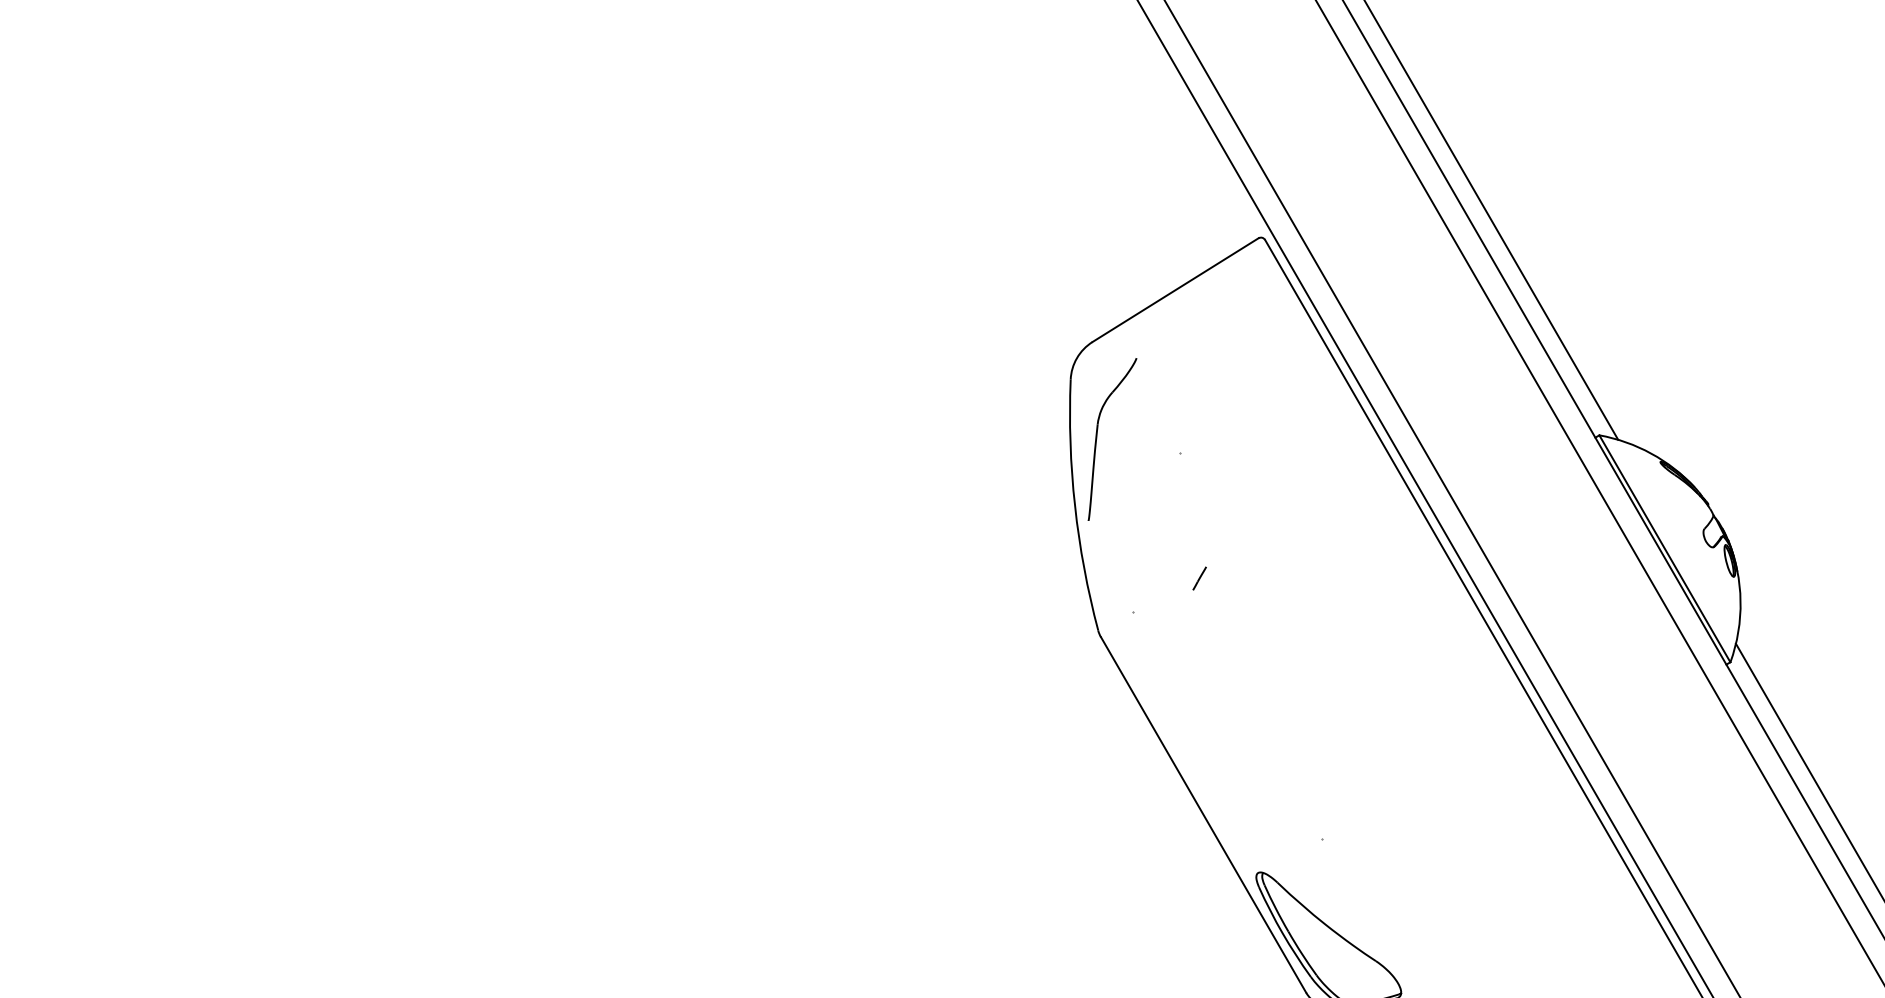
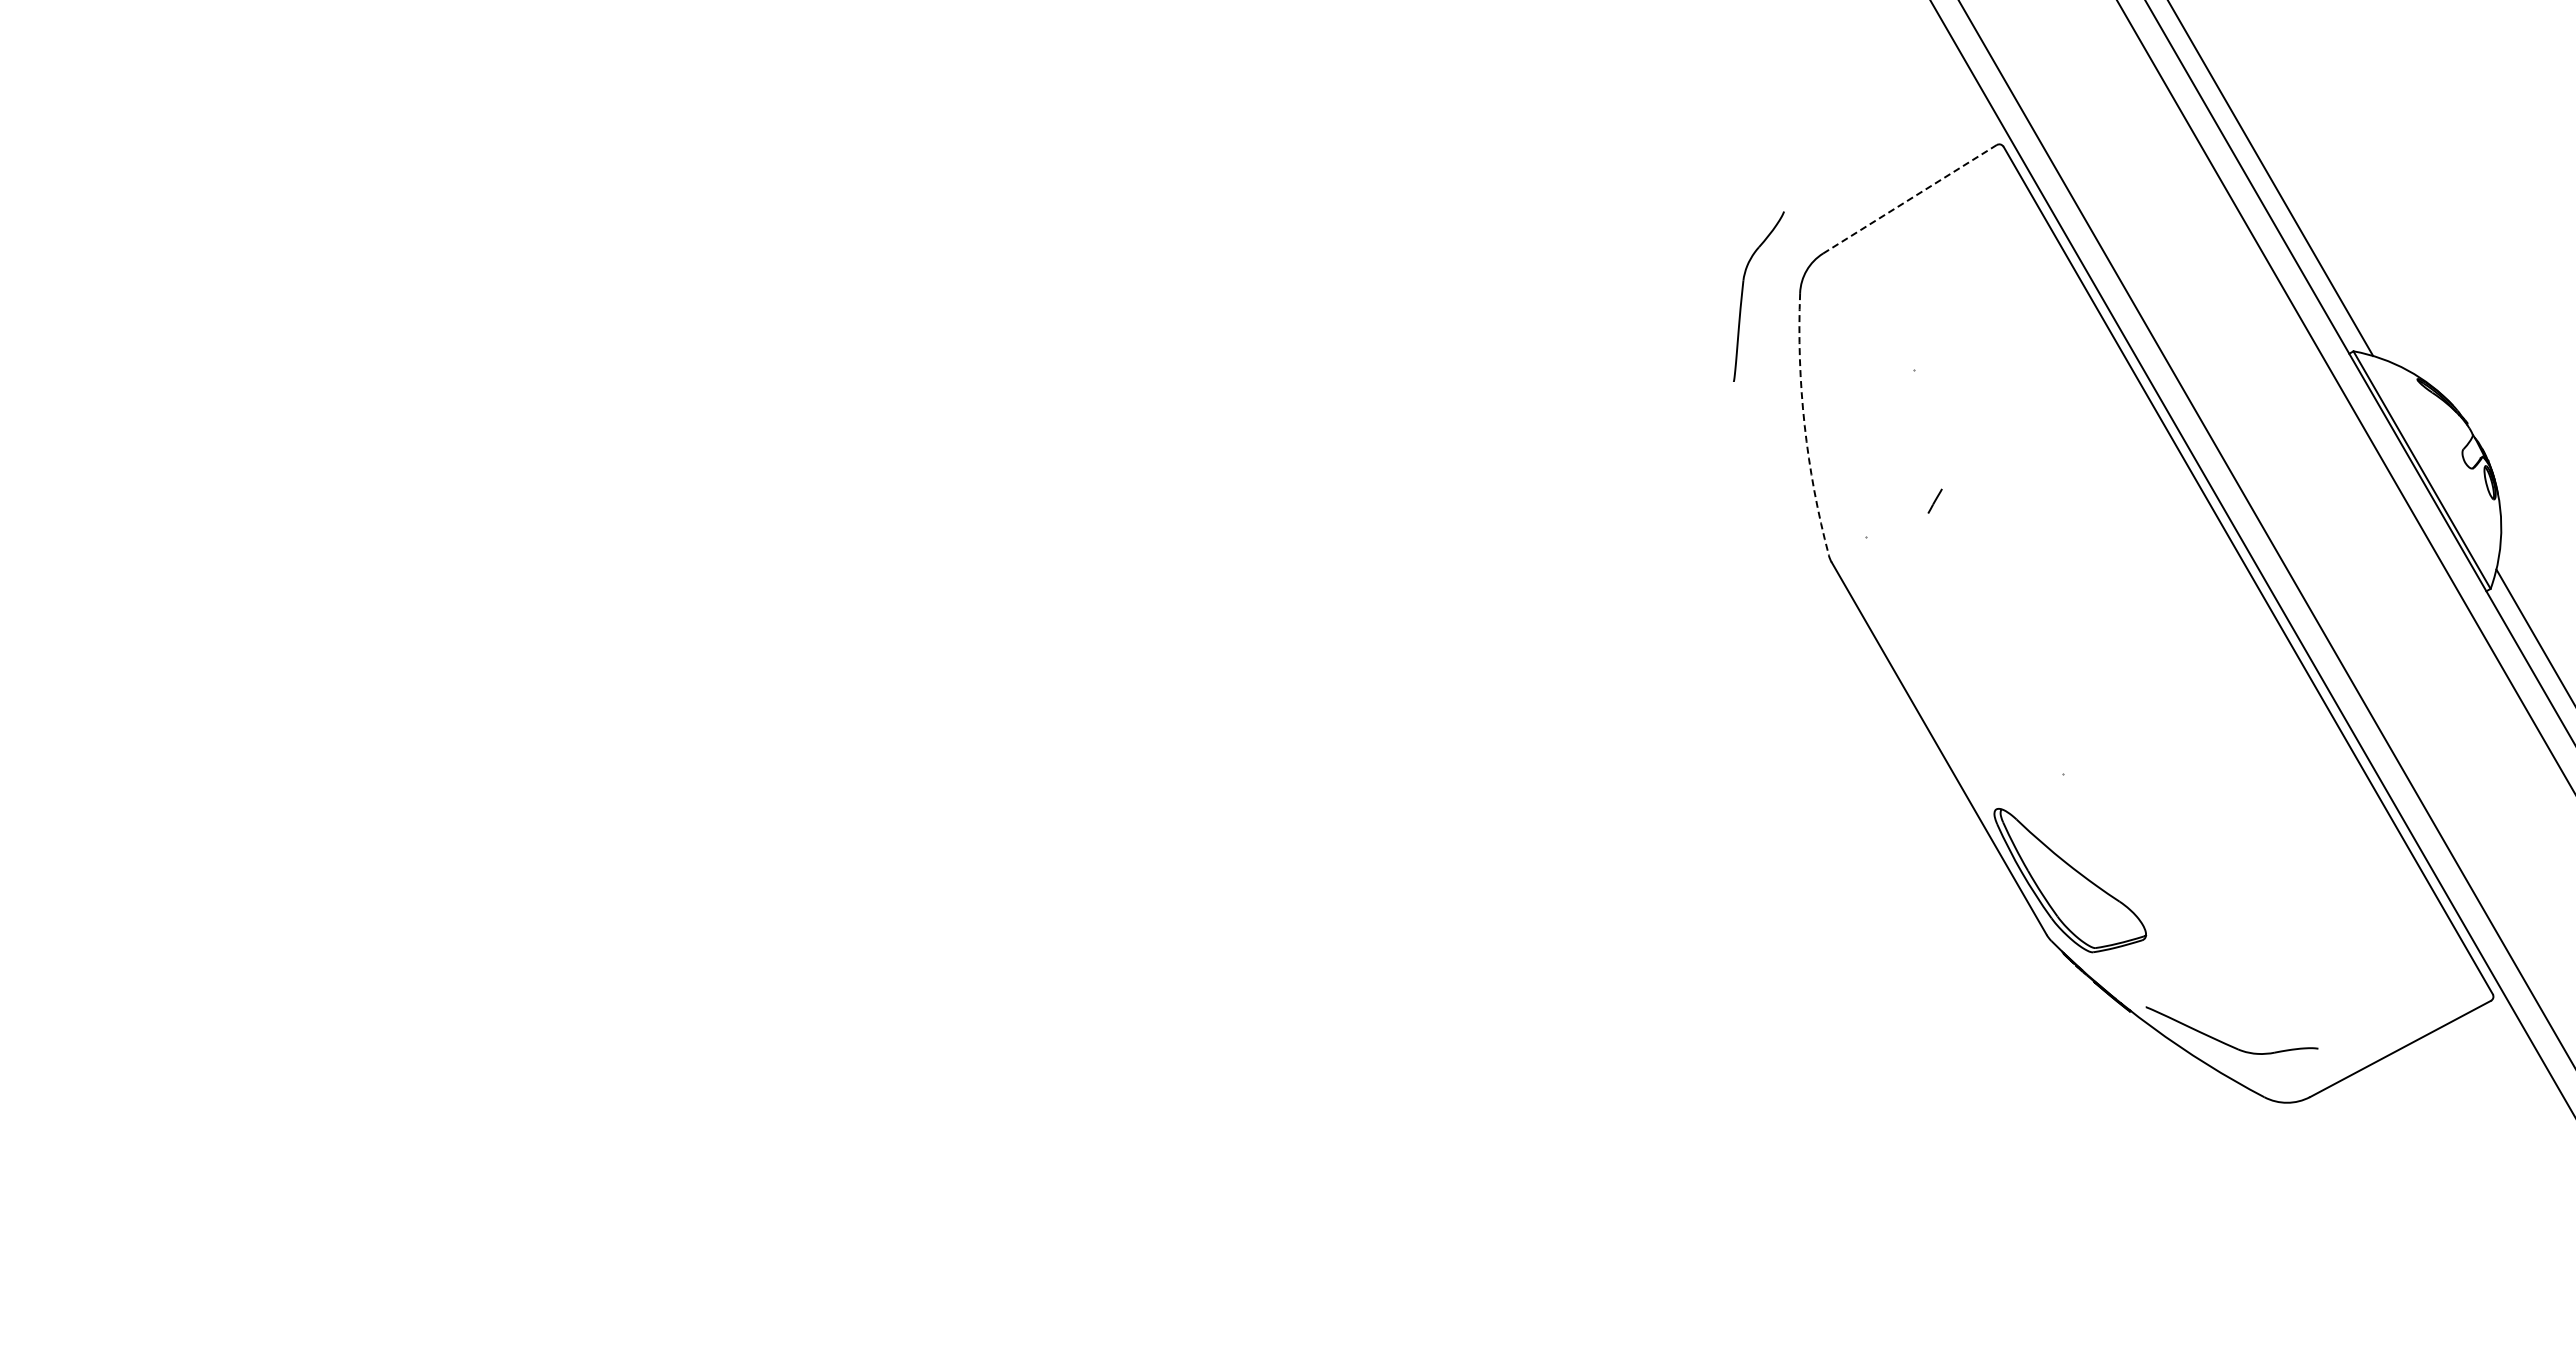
line: (1176, 290) -> (1910, 199), solid -> dashed
part: (1097, 435) -> (1743, 292), moved
arc: (1074, 506) -> (1804, 425), solid -> dashed

